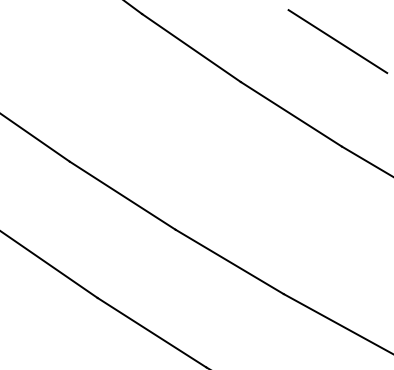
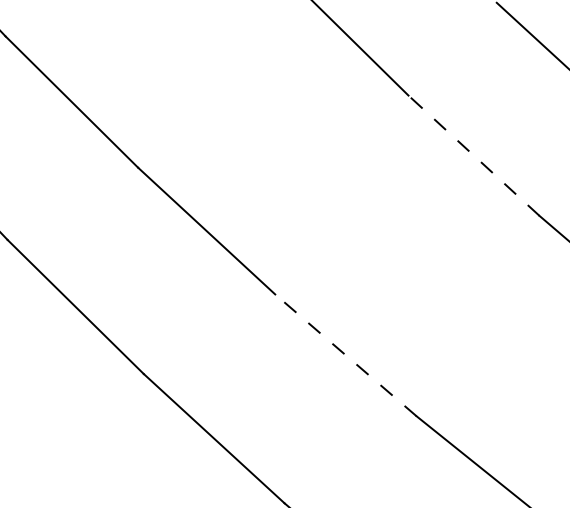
line: (291, 114) -> (474, 155), solid -> dashed
line: (229, 261) -> (345, 354), solid -> dashed

